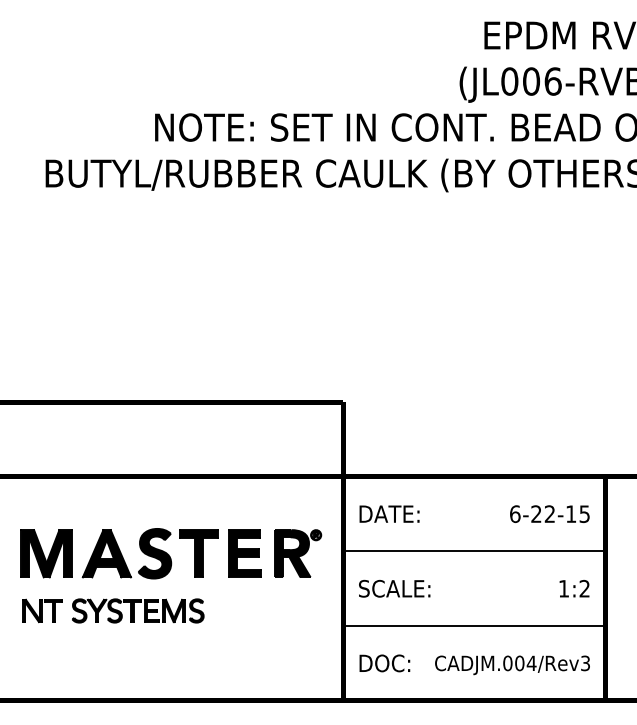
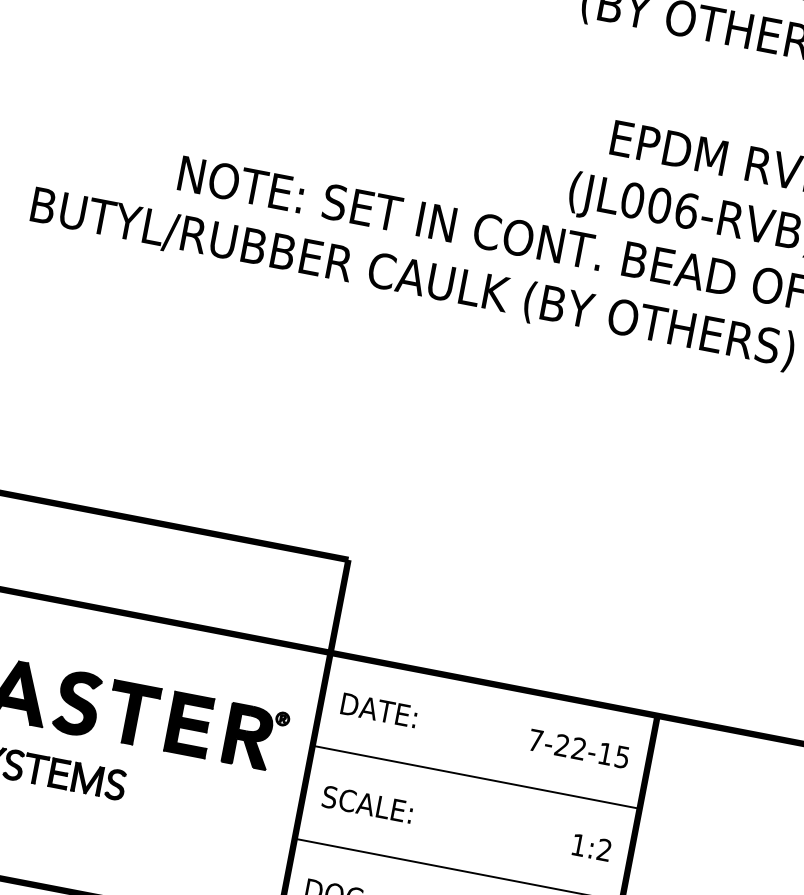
text: (515, 514) -> (536, 741), 6-22-15 -> 7-22-15

